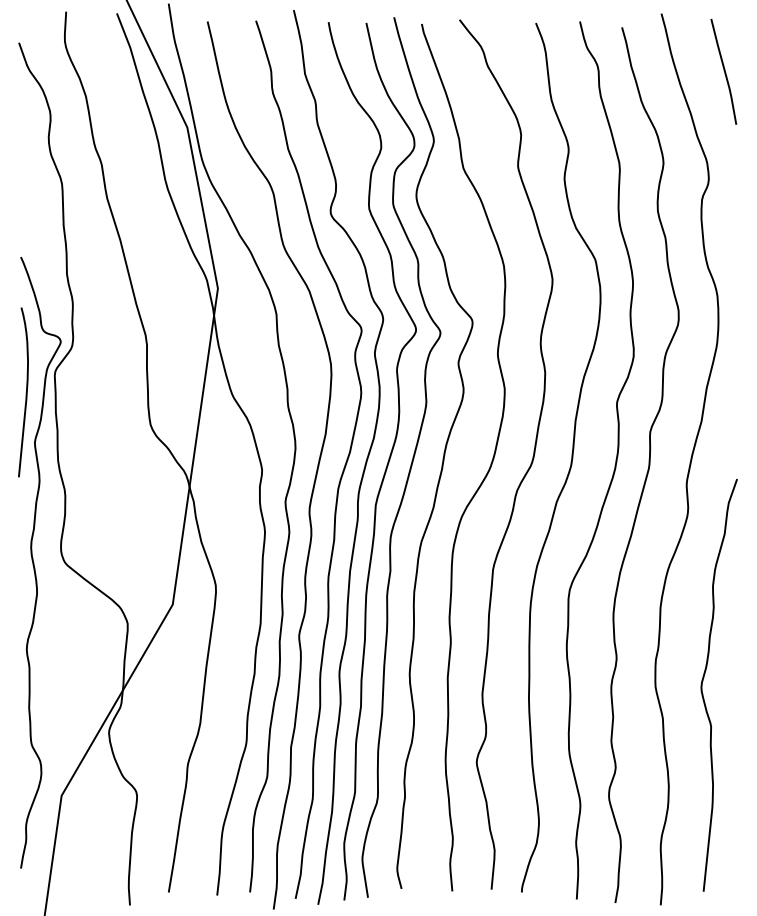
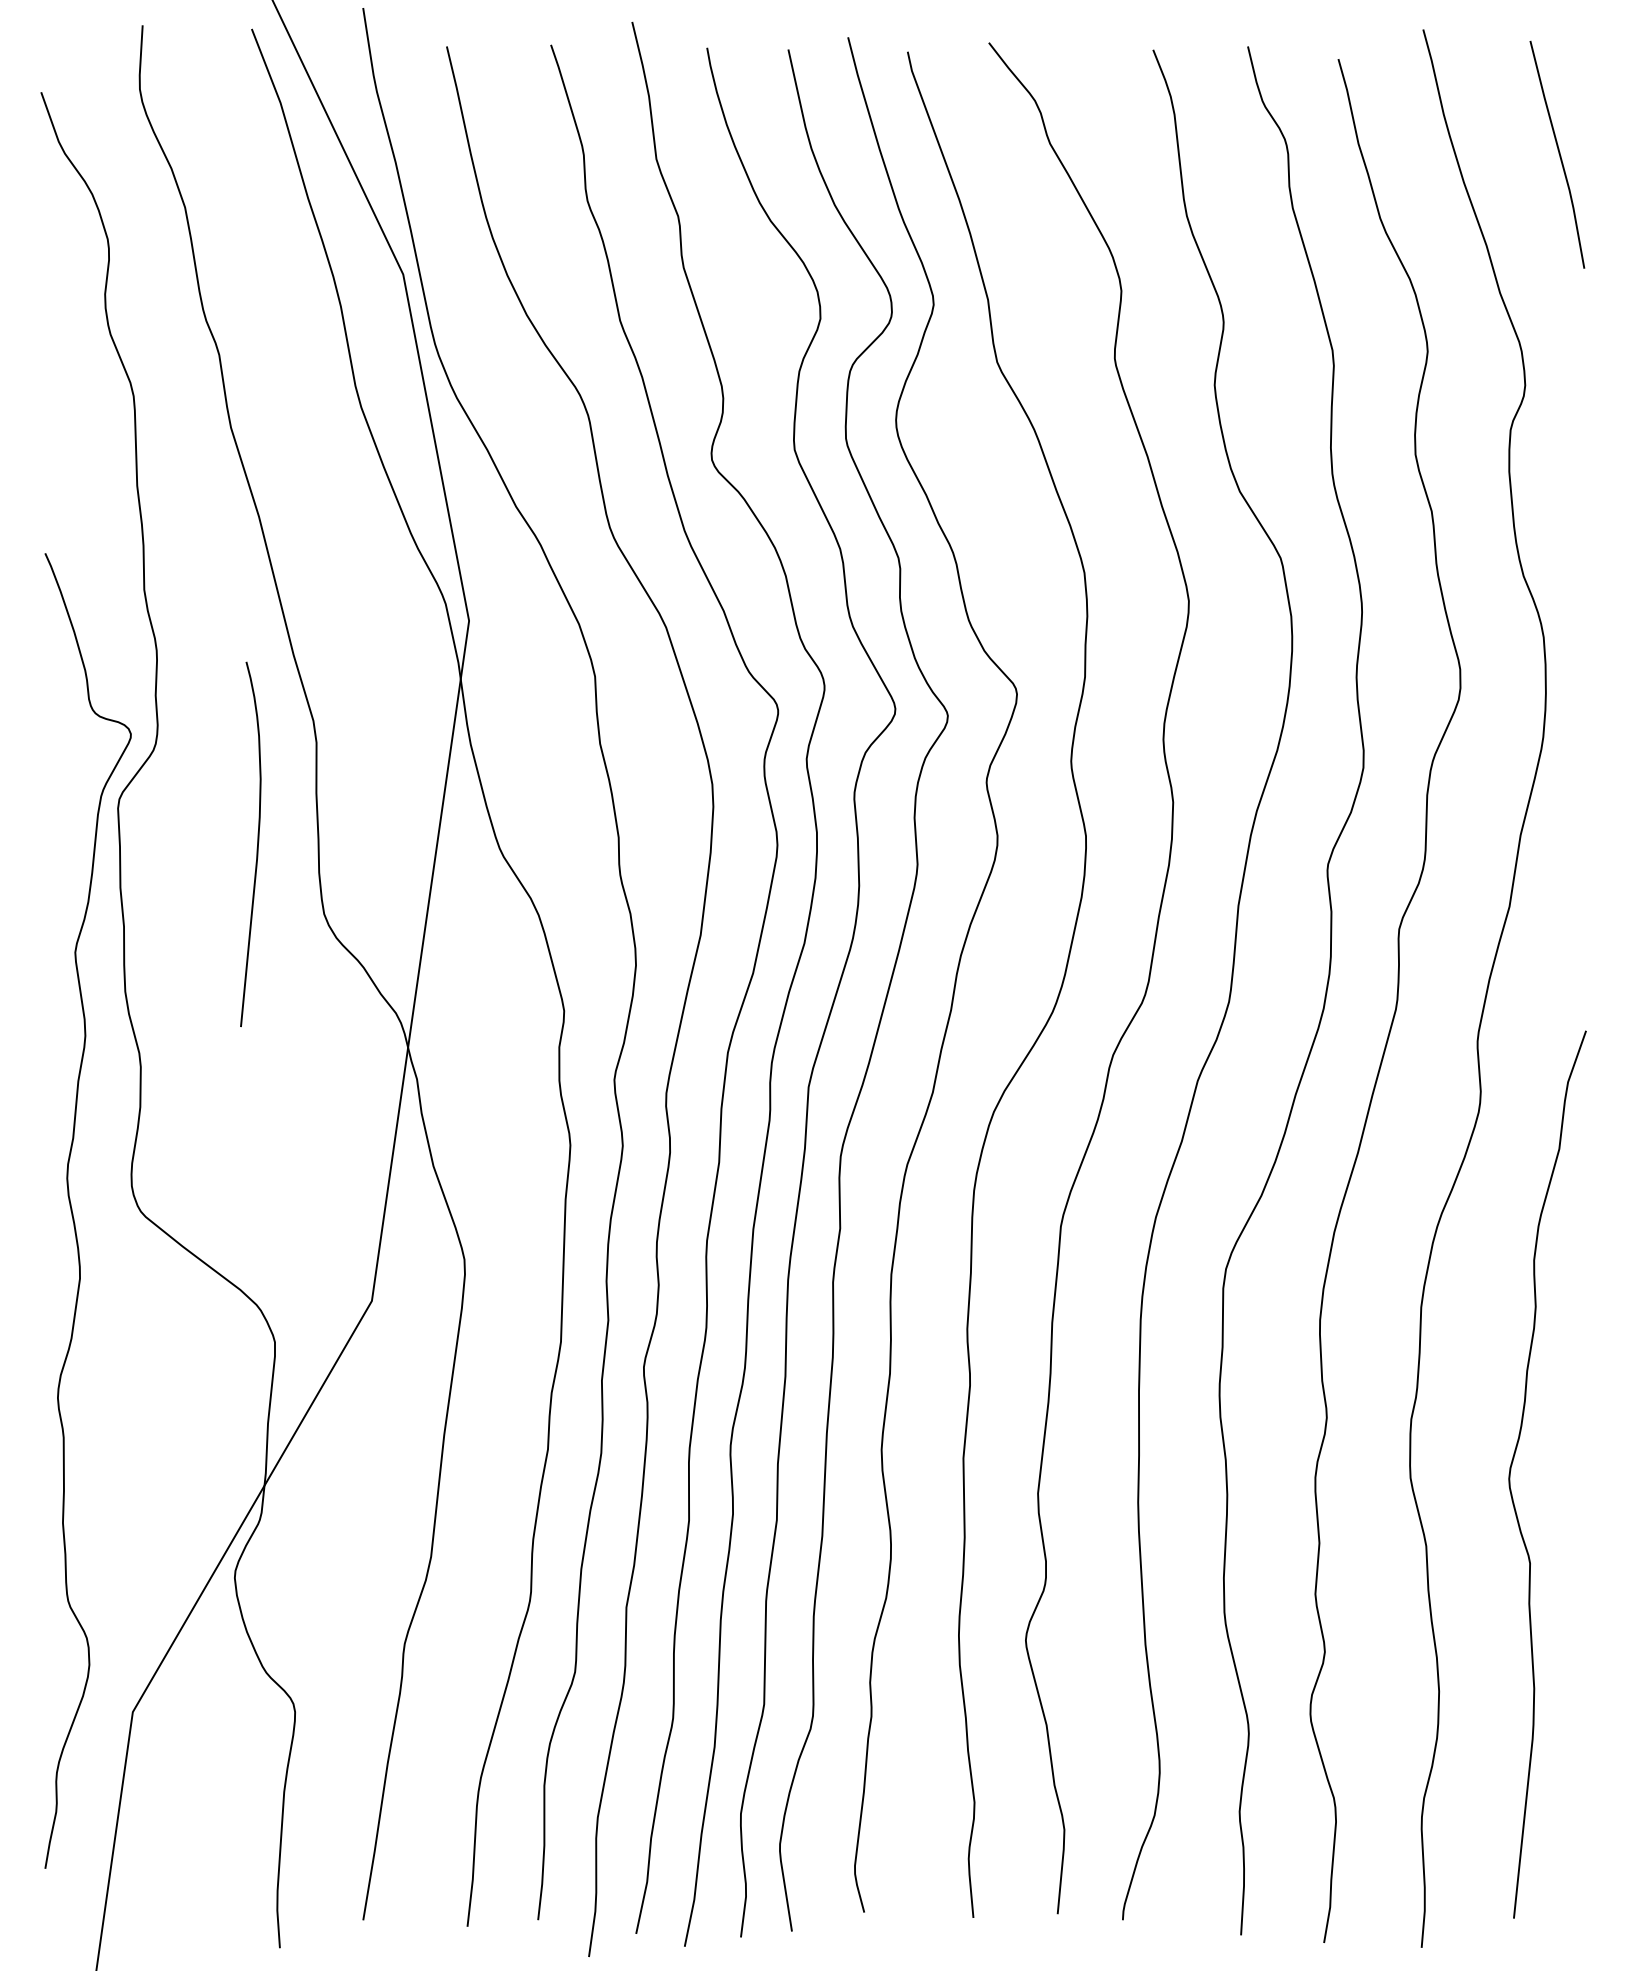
curve: (25, 392) -> (255, 844), moved

